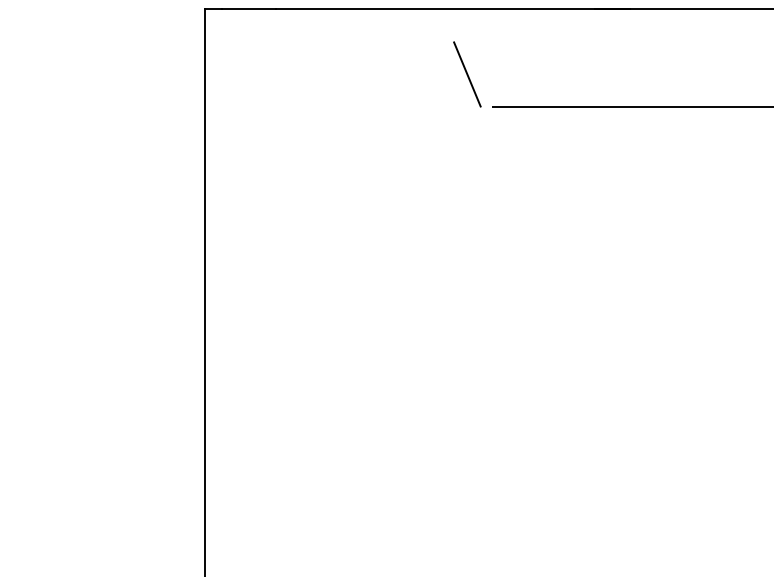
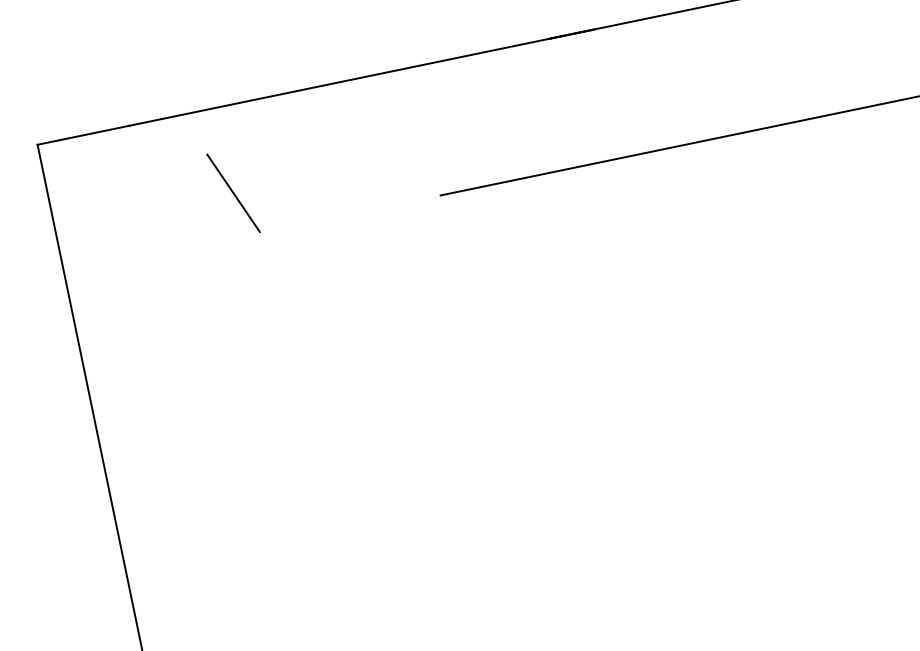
line: (467, 74) -> (233, 193), moved

